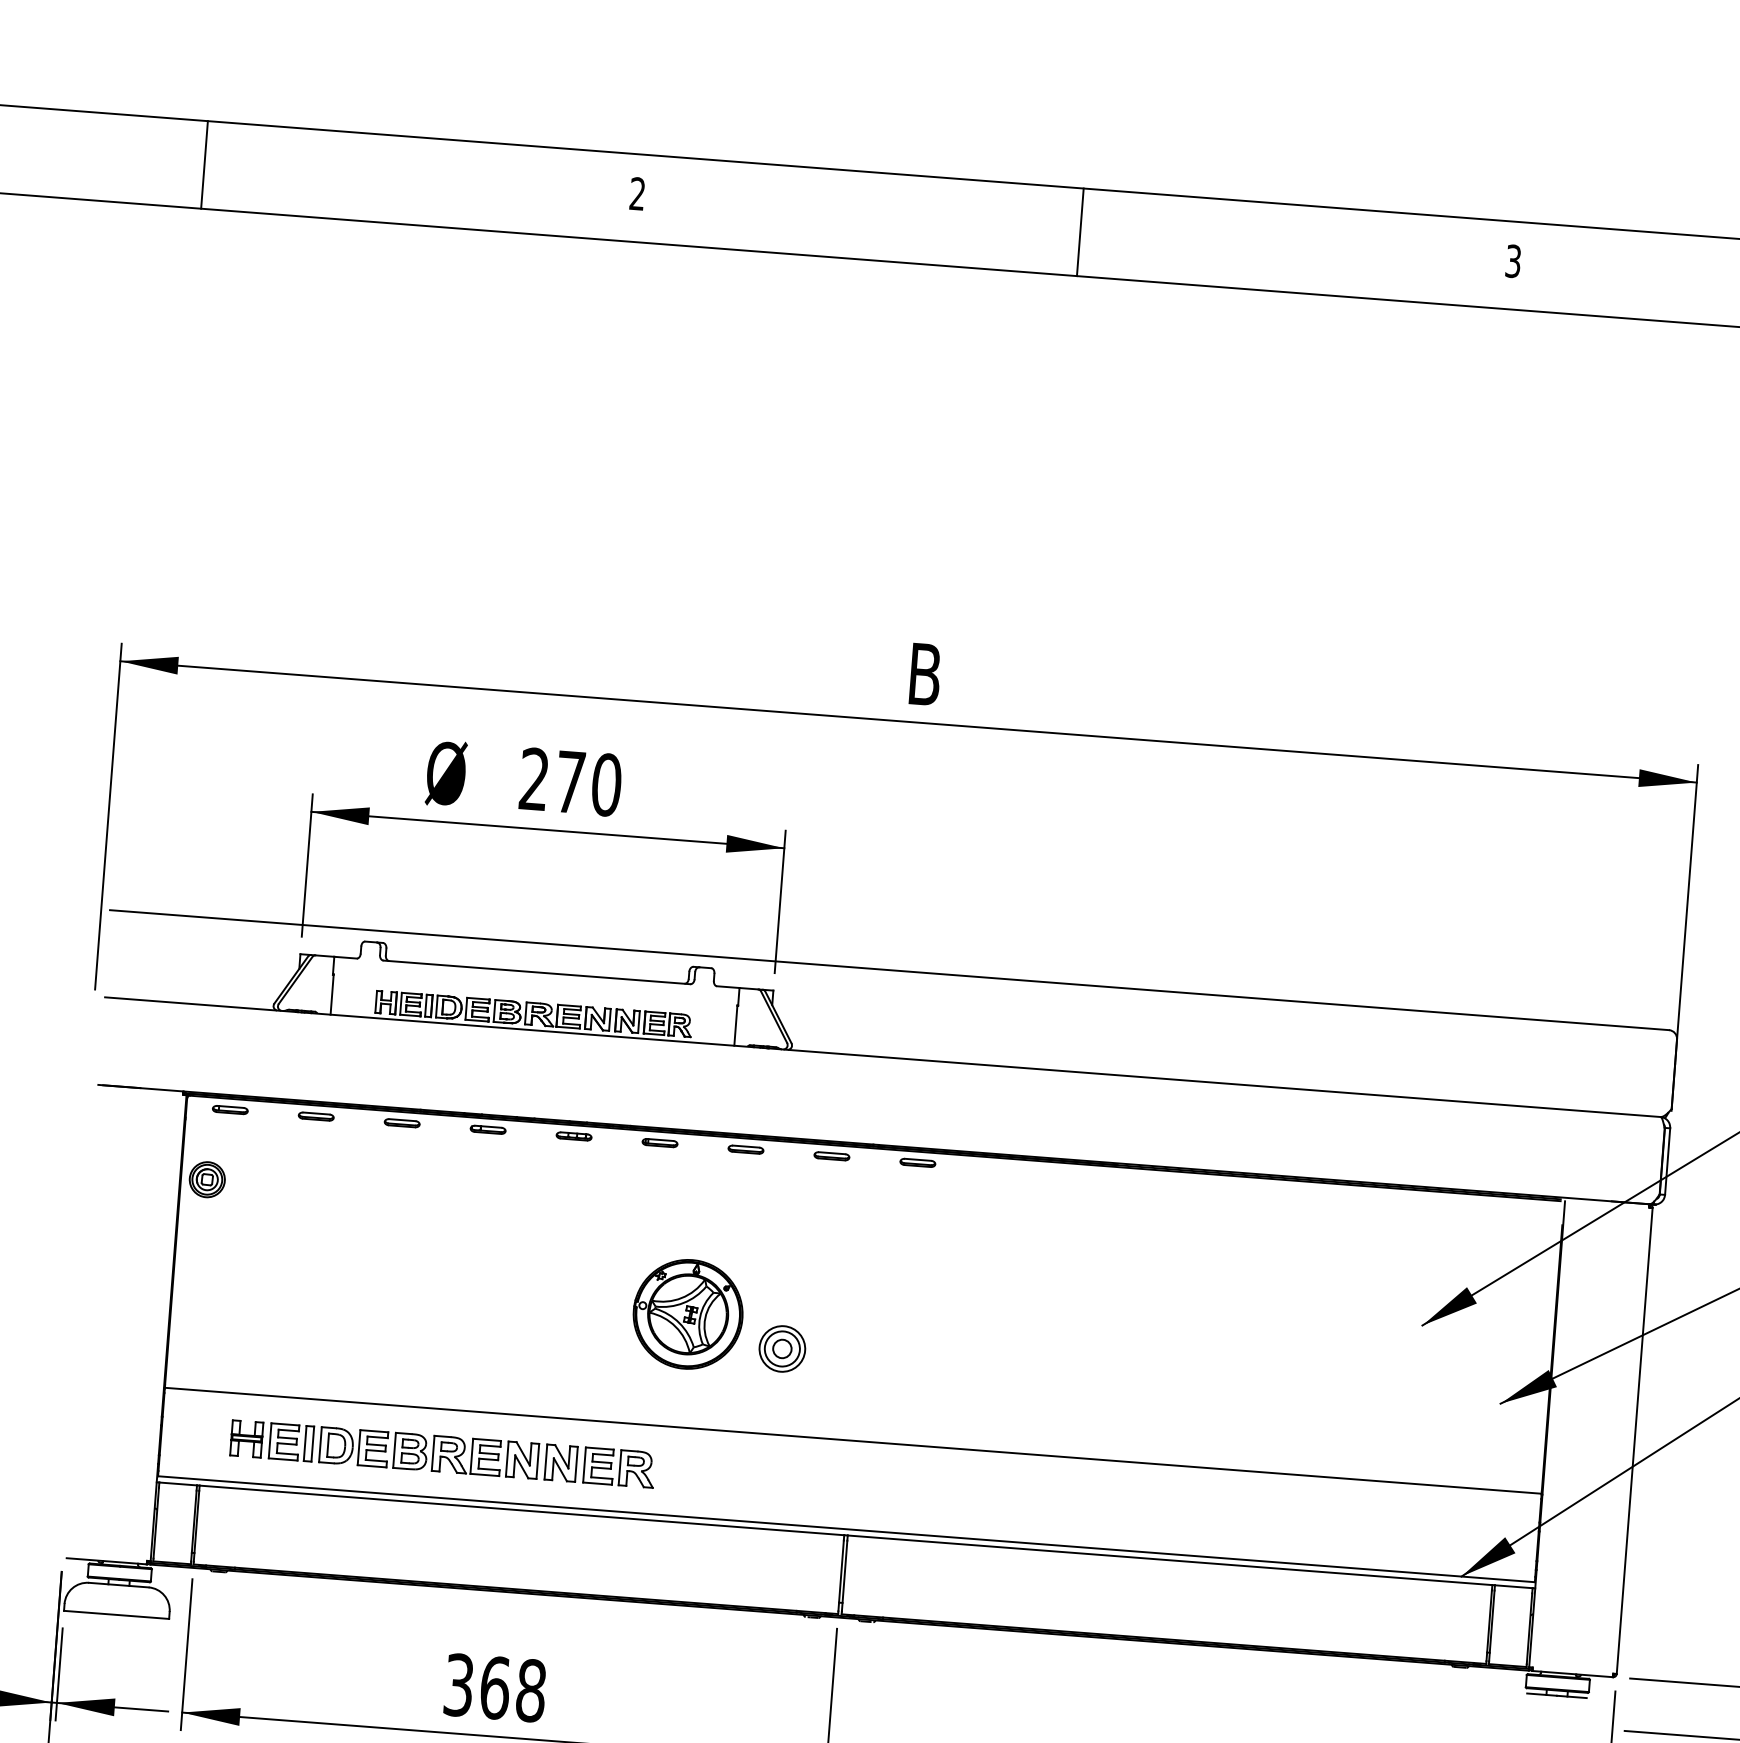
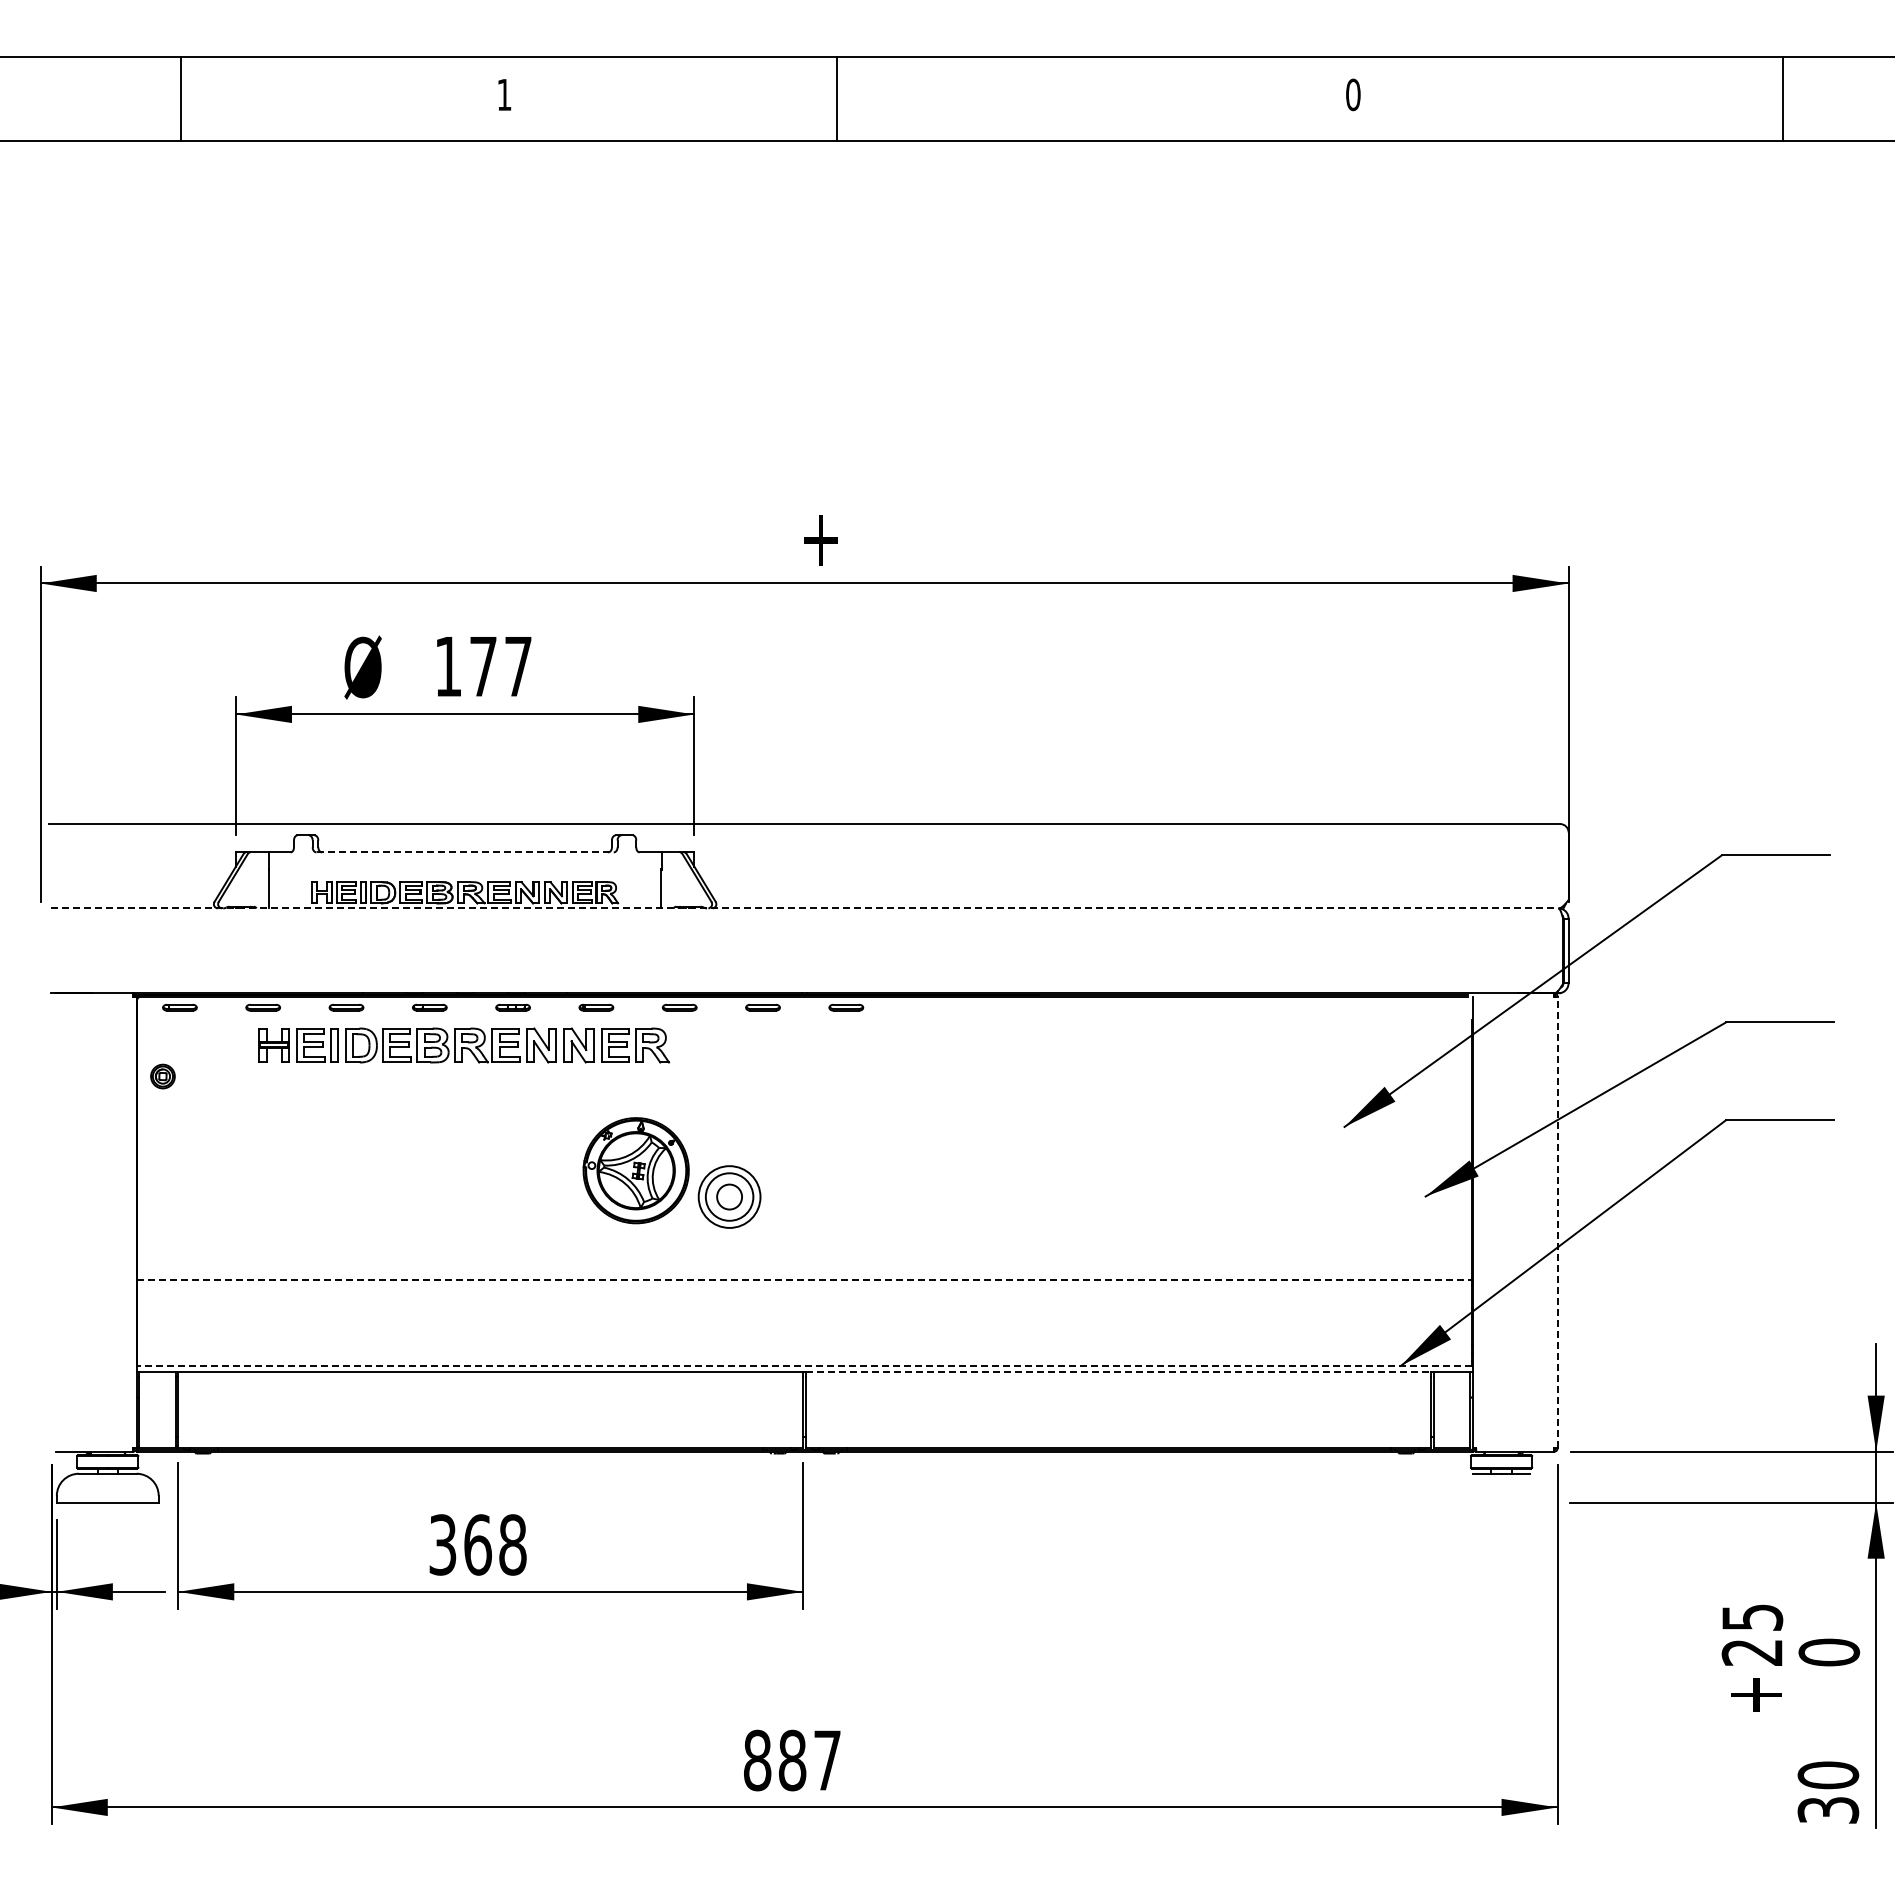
line: (205, 164) -> (181, 98), moved
text: (637, 193) -> (504, 94), 2 -> 1
line: (1080, 231) -> (836, 98), moved
text: (1513, 260) -> (1353, 94), 3 -> 0
text: (928, 674) -> (820, 536), B -> +
text: (570, 782) -> (483, 666), 270 -> 177
line: (537, 972) -> (465, 852), solid -> dashed
line: (882, 1057) -> (804, 908), solid -> dashed
part: (206, 1179) -> (162, 1076), size x0.7
part: (782, 1348) -> (729, 1196), size x1.4
line: (1634, 1440) -> (1557, 1222), solid -> dashed
line: (854, 1441) -> (805, 1280), solid -> dashed
part: (443, 1454) -> (464, 1045), moved
line: (846, 1528) -> (804, 1365), solid -> dashed
line: (1170, 1559) -> (1119, 1371), solid -> dashed

